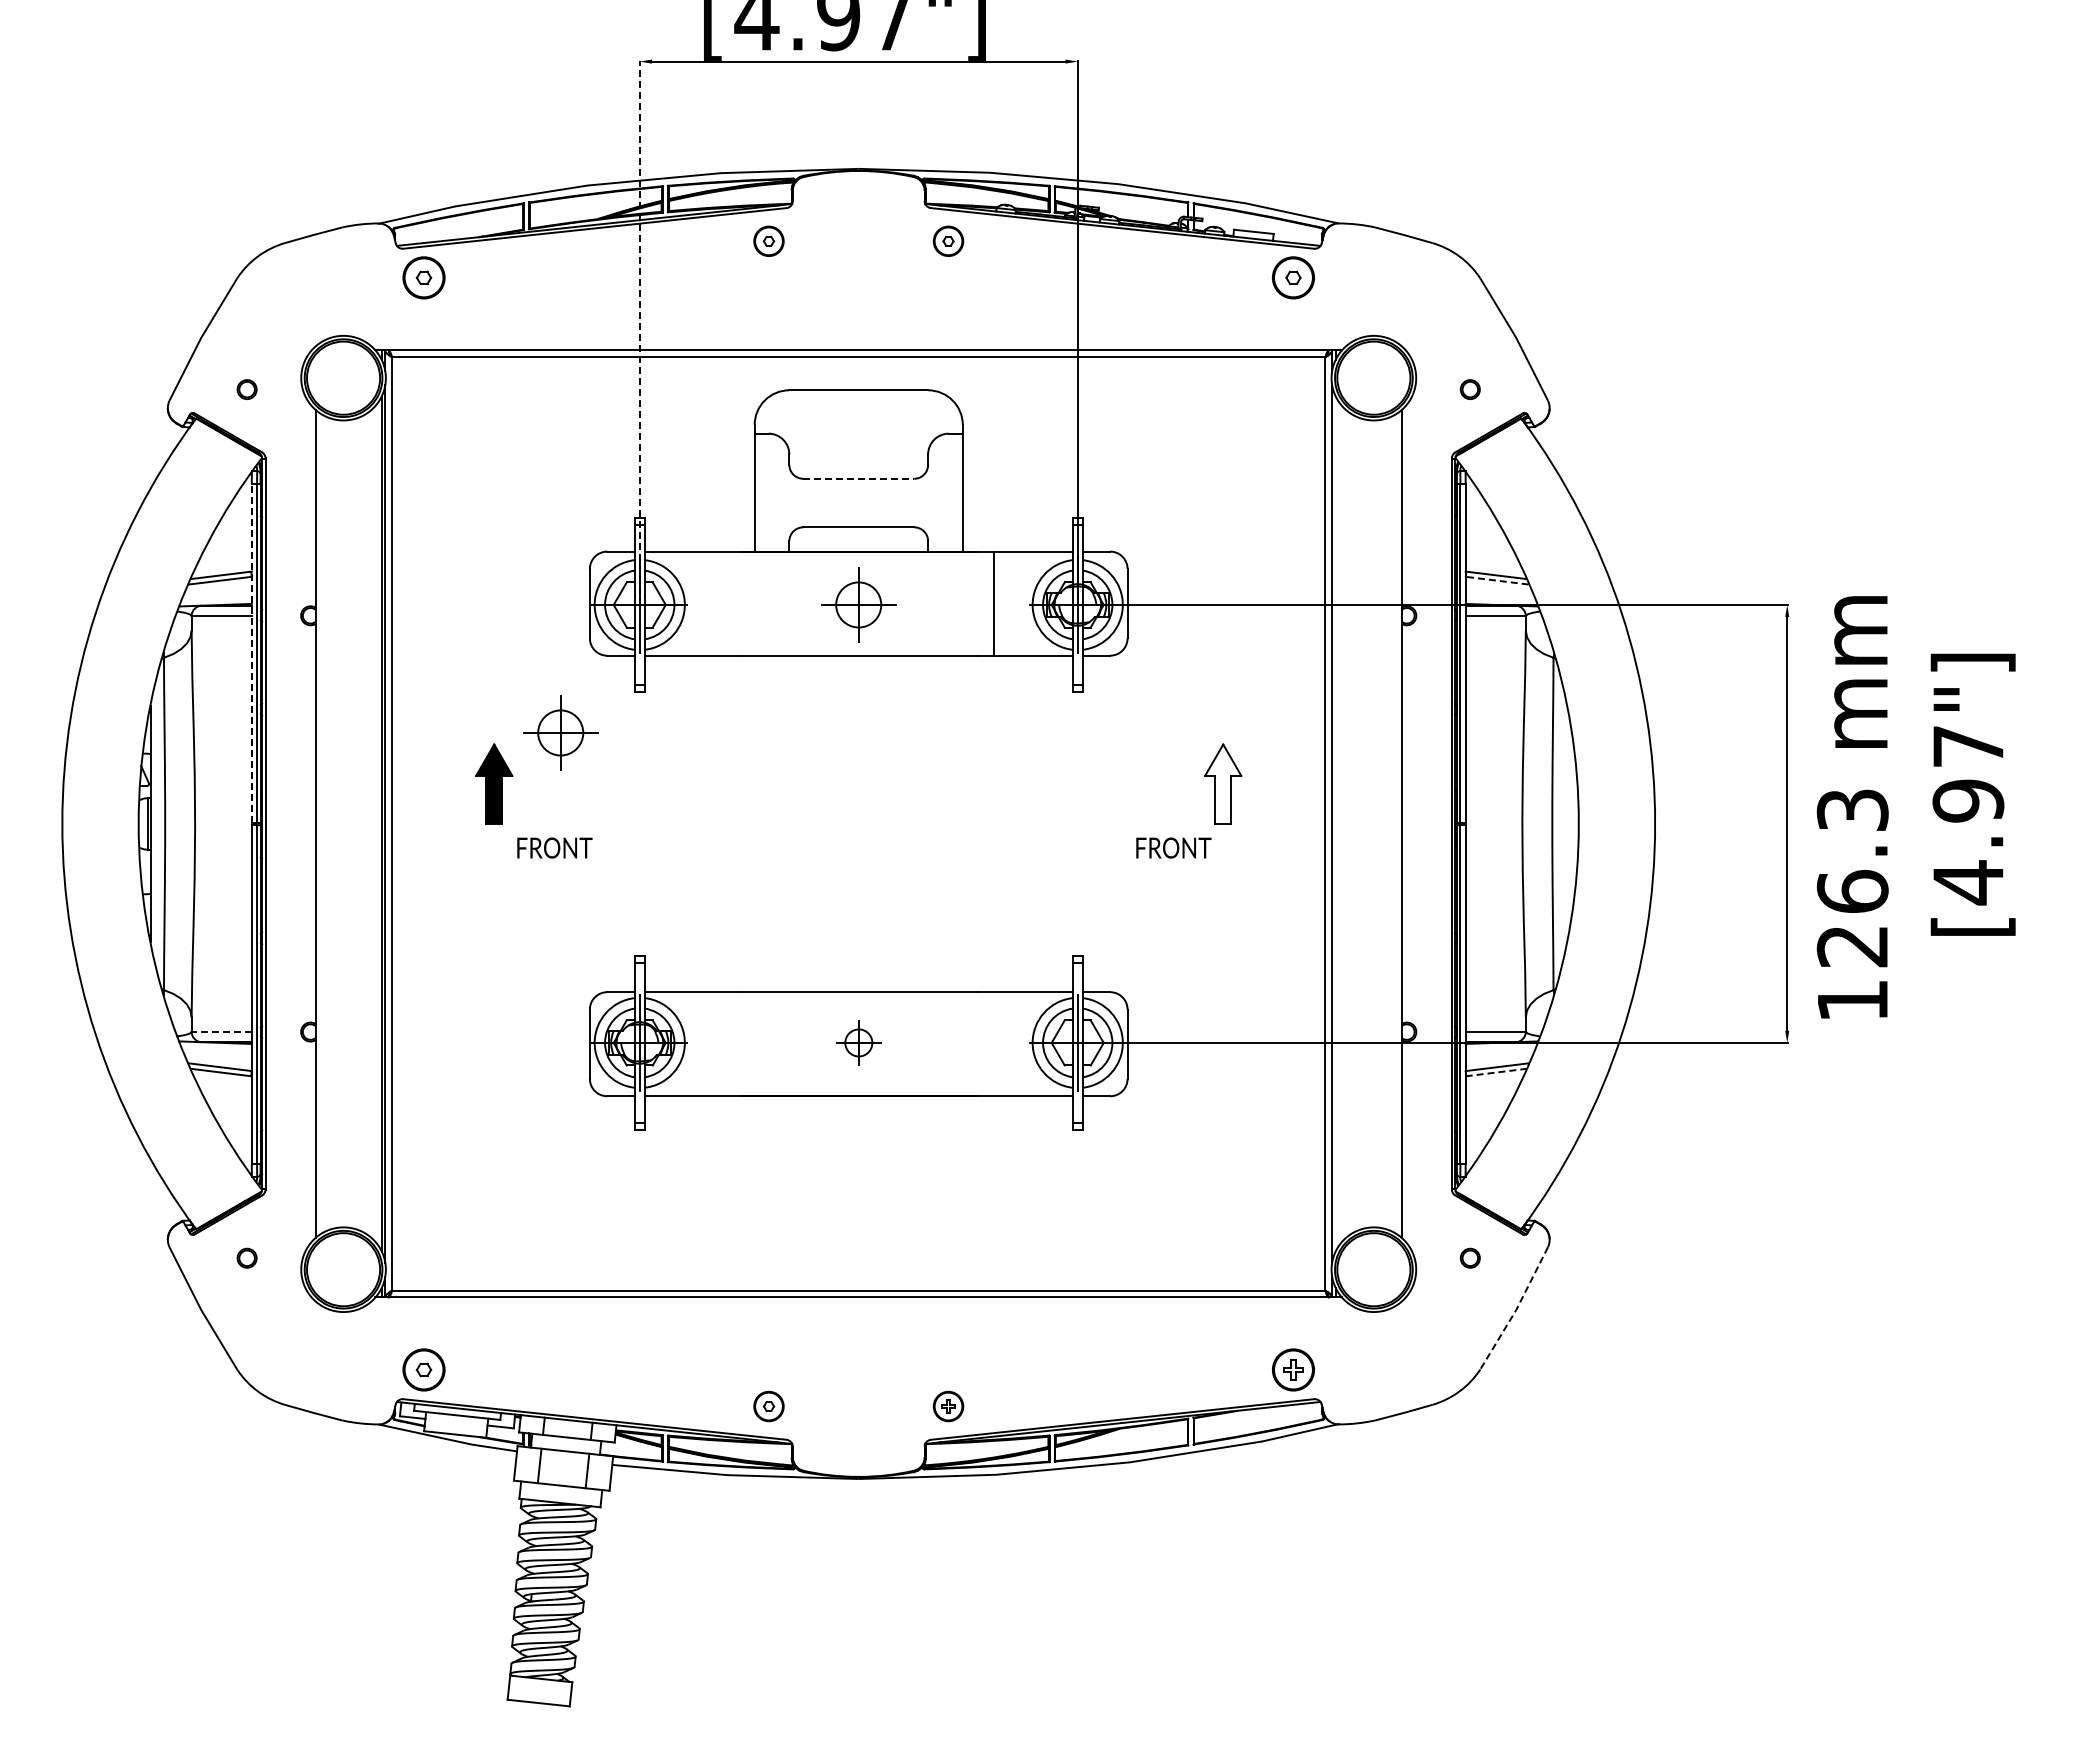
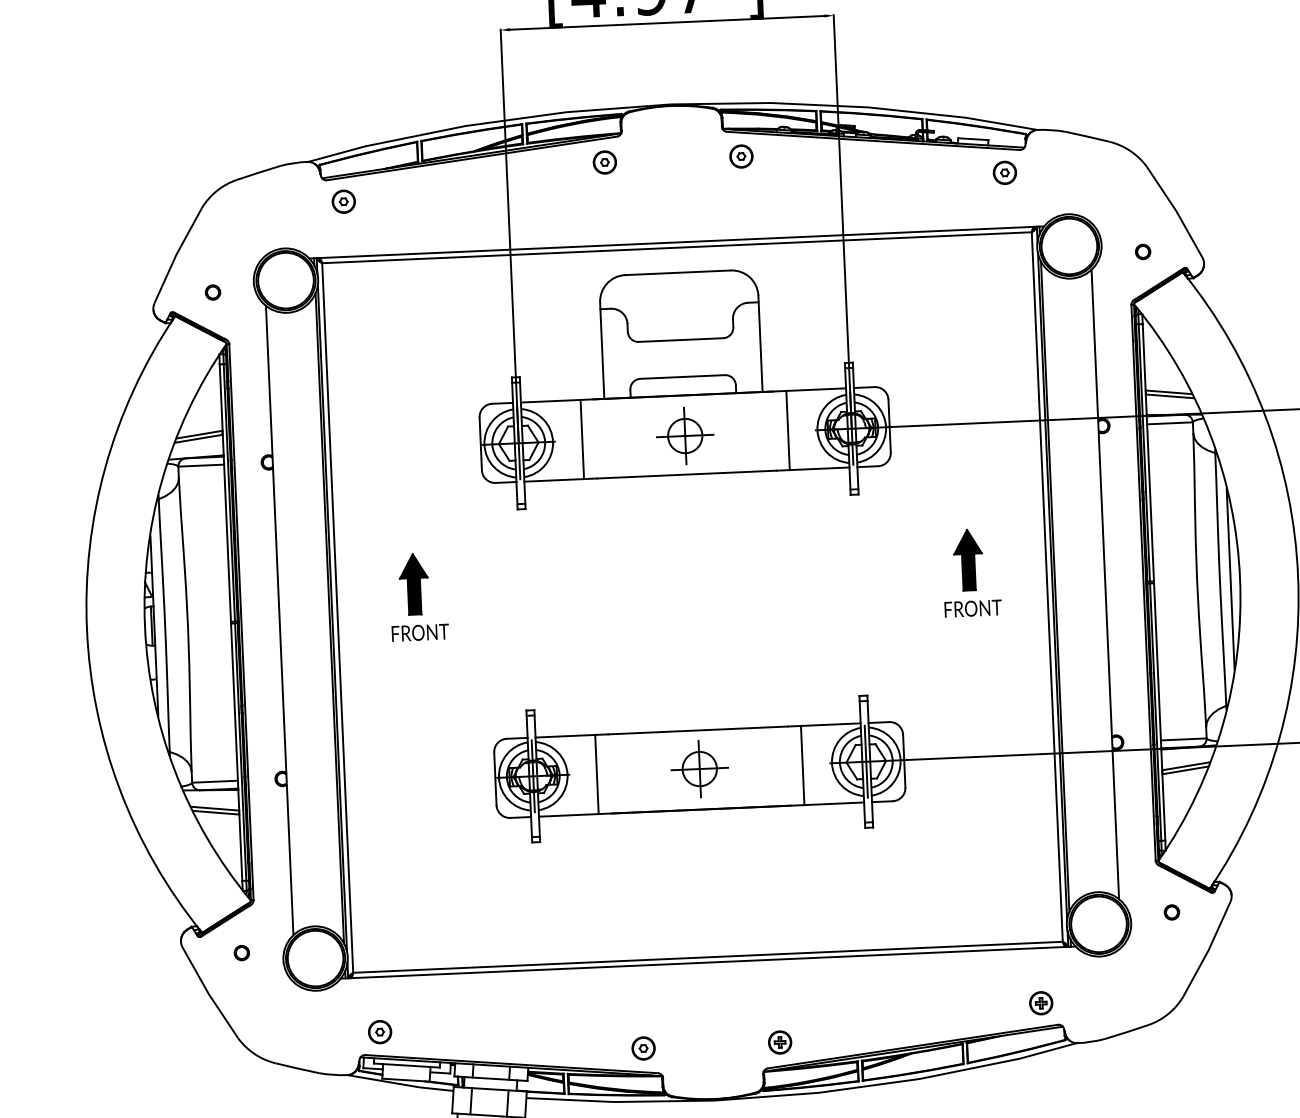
part: (423, 277) -> (343, 201), size x0.71
part: (1293, 277) -> (1004, 172), size x0.71
line: (639, 332) -> (509, 236), dashed -> solid
line: (858, 478) -> (680, 339), dashed -> solid
line: (1497, 580) -> (1170, 396), dashed -> solid
line: (723, 603) -> (582, 439), added
line: (251, 653) -> (225, 493), dashed -> solid
part: (560, 732) -> (462, 542), removed
fill: (1223, 783) -> (968, 559), added
line: (1335, 823) -> (1055, 586), added
line: (1566, 823) -> (1230, 578), added
text: (554, 847) -> (420, 632), moved
text: (1173, 847) -> (972, 608), moved
line: (221, 1031) -> (214, 781), dashed -> solid
part: (858, 1042) -> (699, 768), size x1.67
line: (723, 1044) -> (597, 774), added
line: (994, 1044) -> (803, 765), added
line: (1495, 1072) -> (1184, 770), dashed -> solid
line: (1516, 1310) -> (1208, 950), dashed -> solid
part: (423, 1369) -> (379, 1031), size x0.71
part: (1293, 1369) -> (1041, 1002), size x0.71

